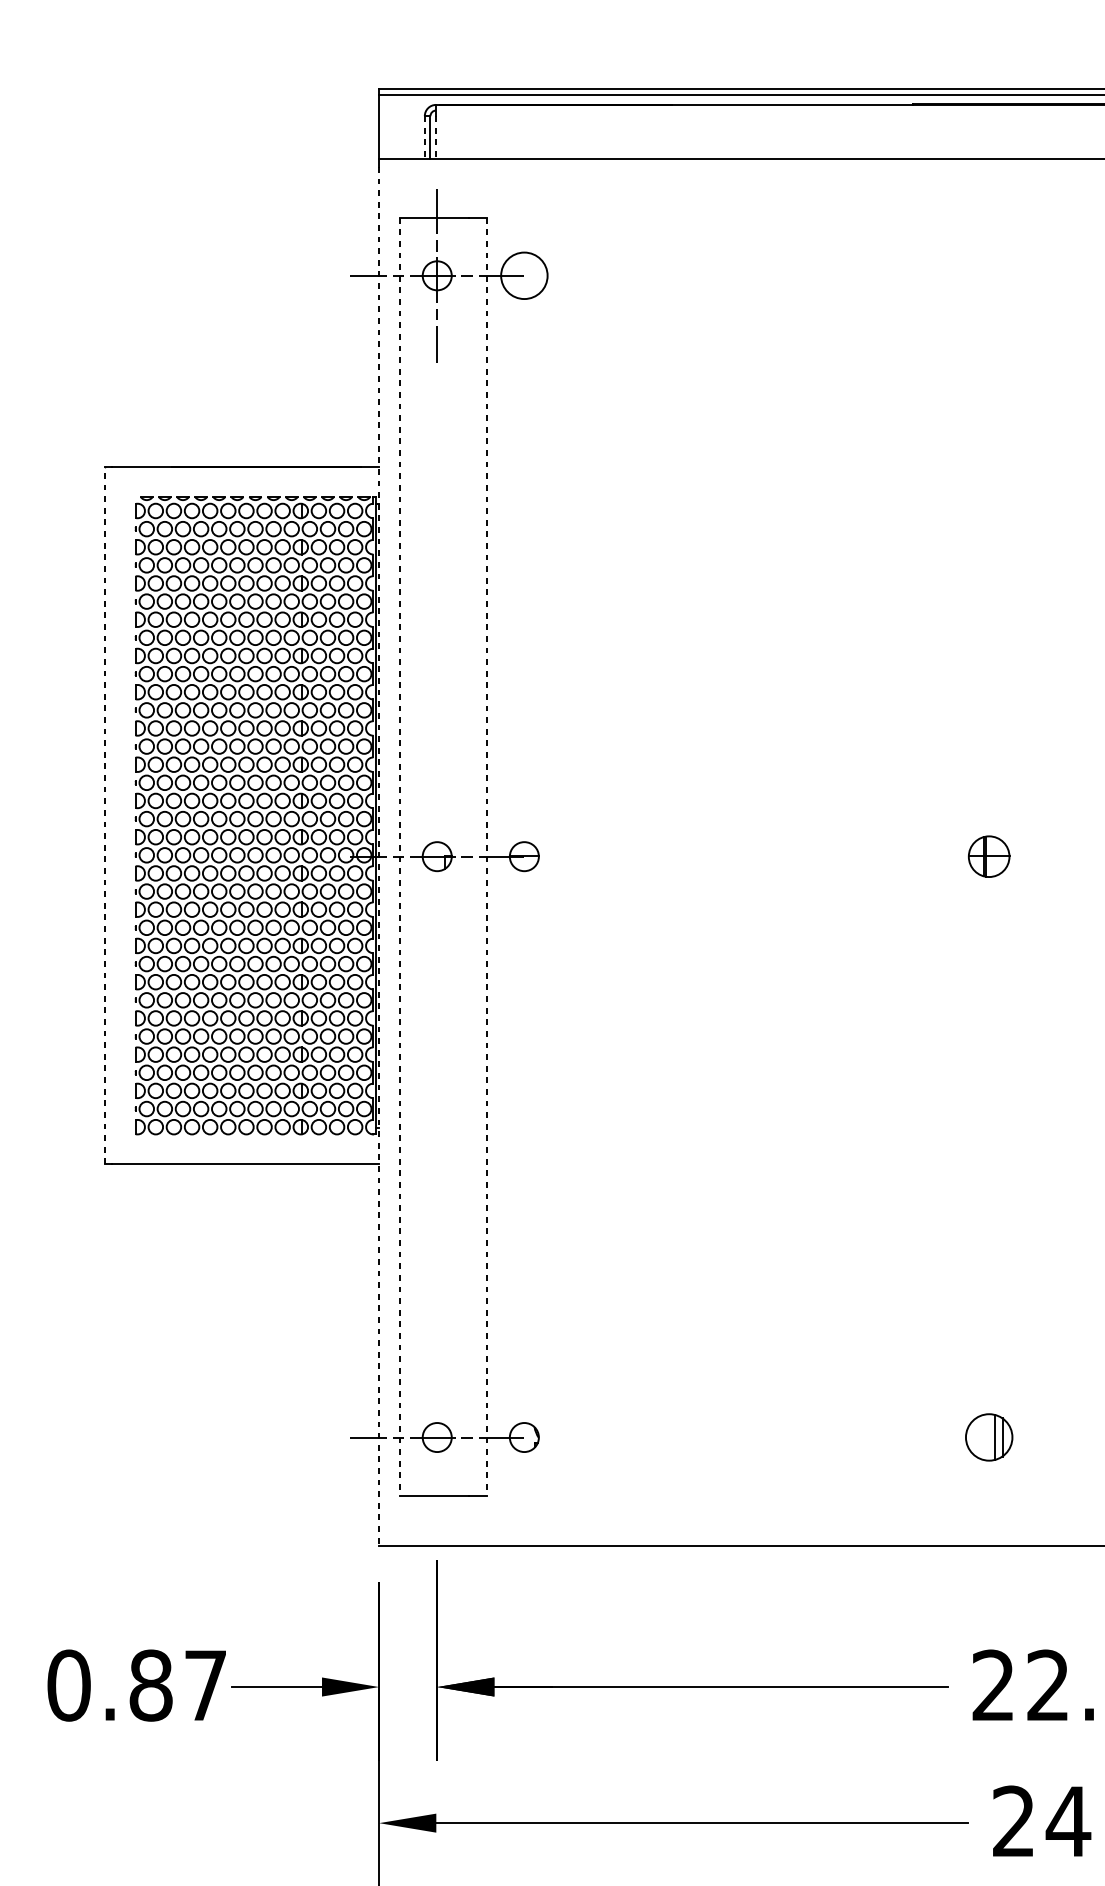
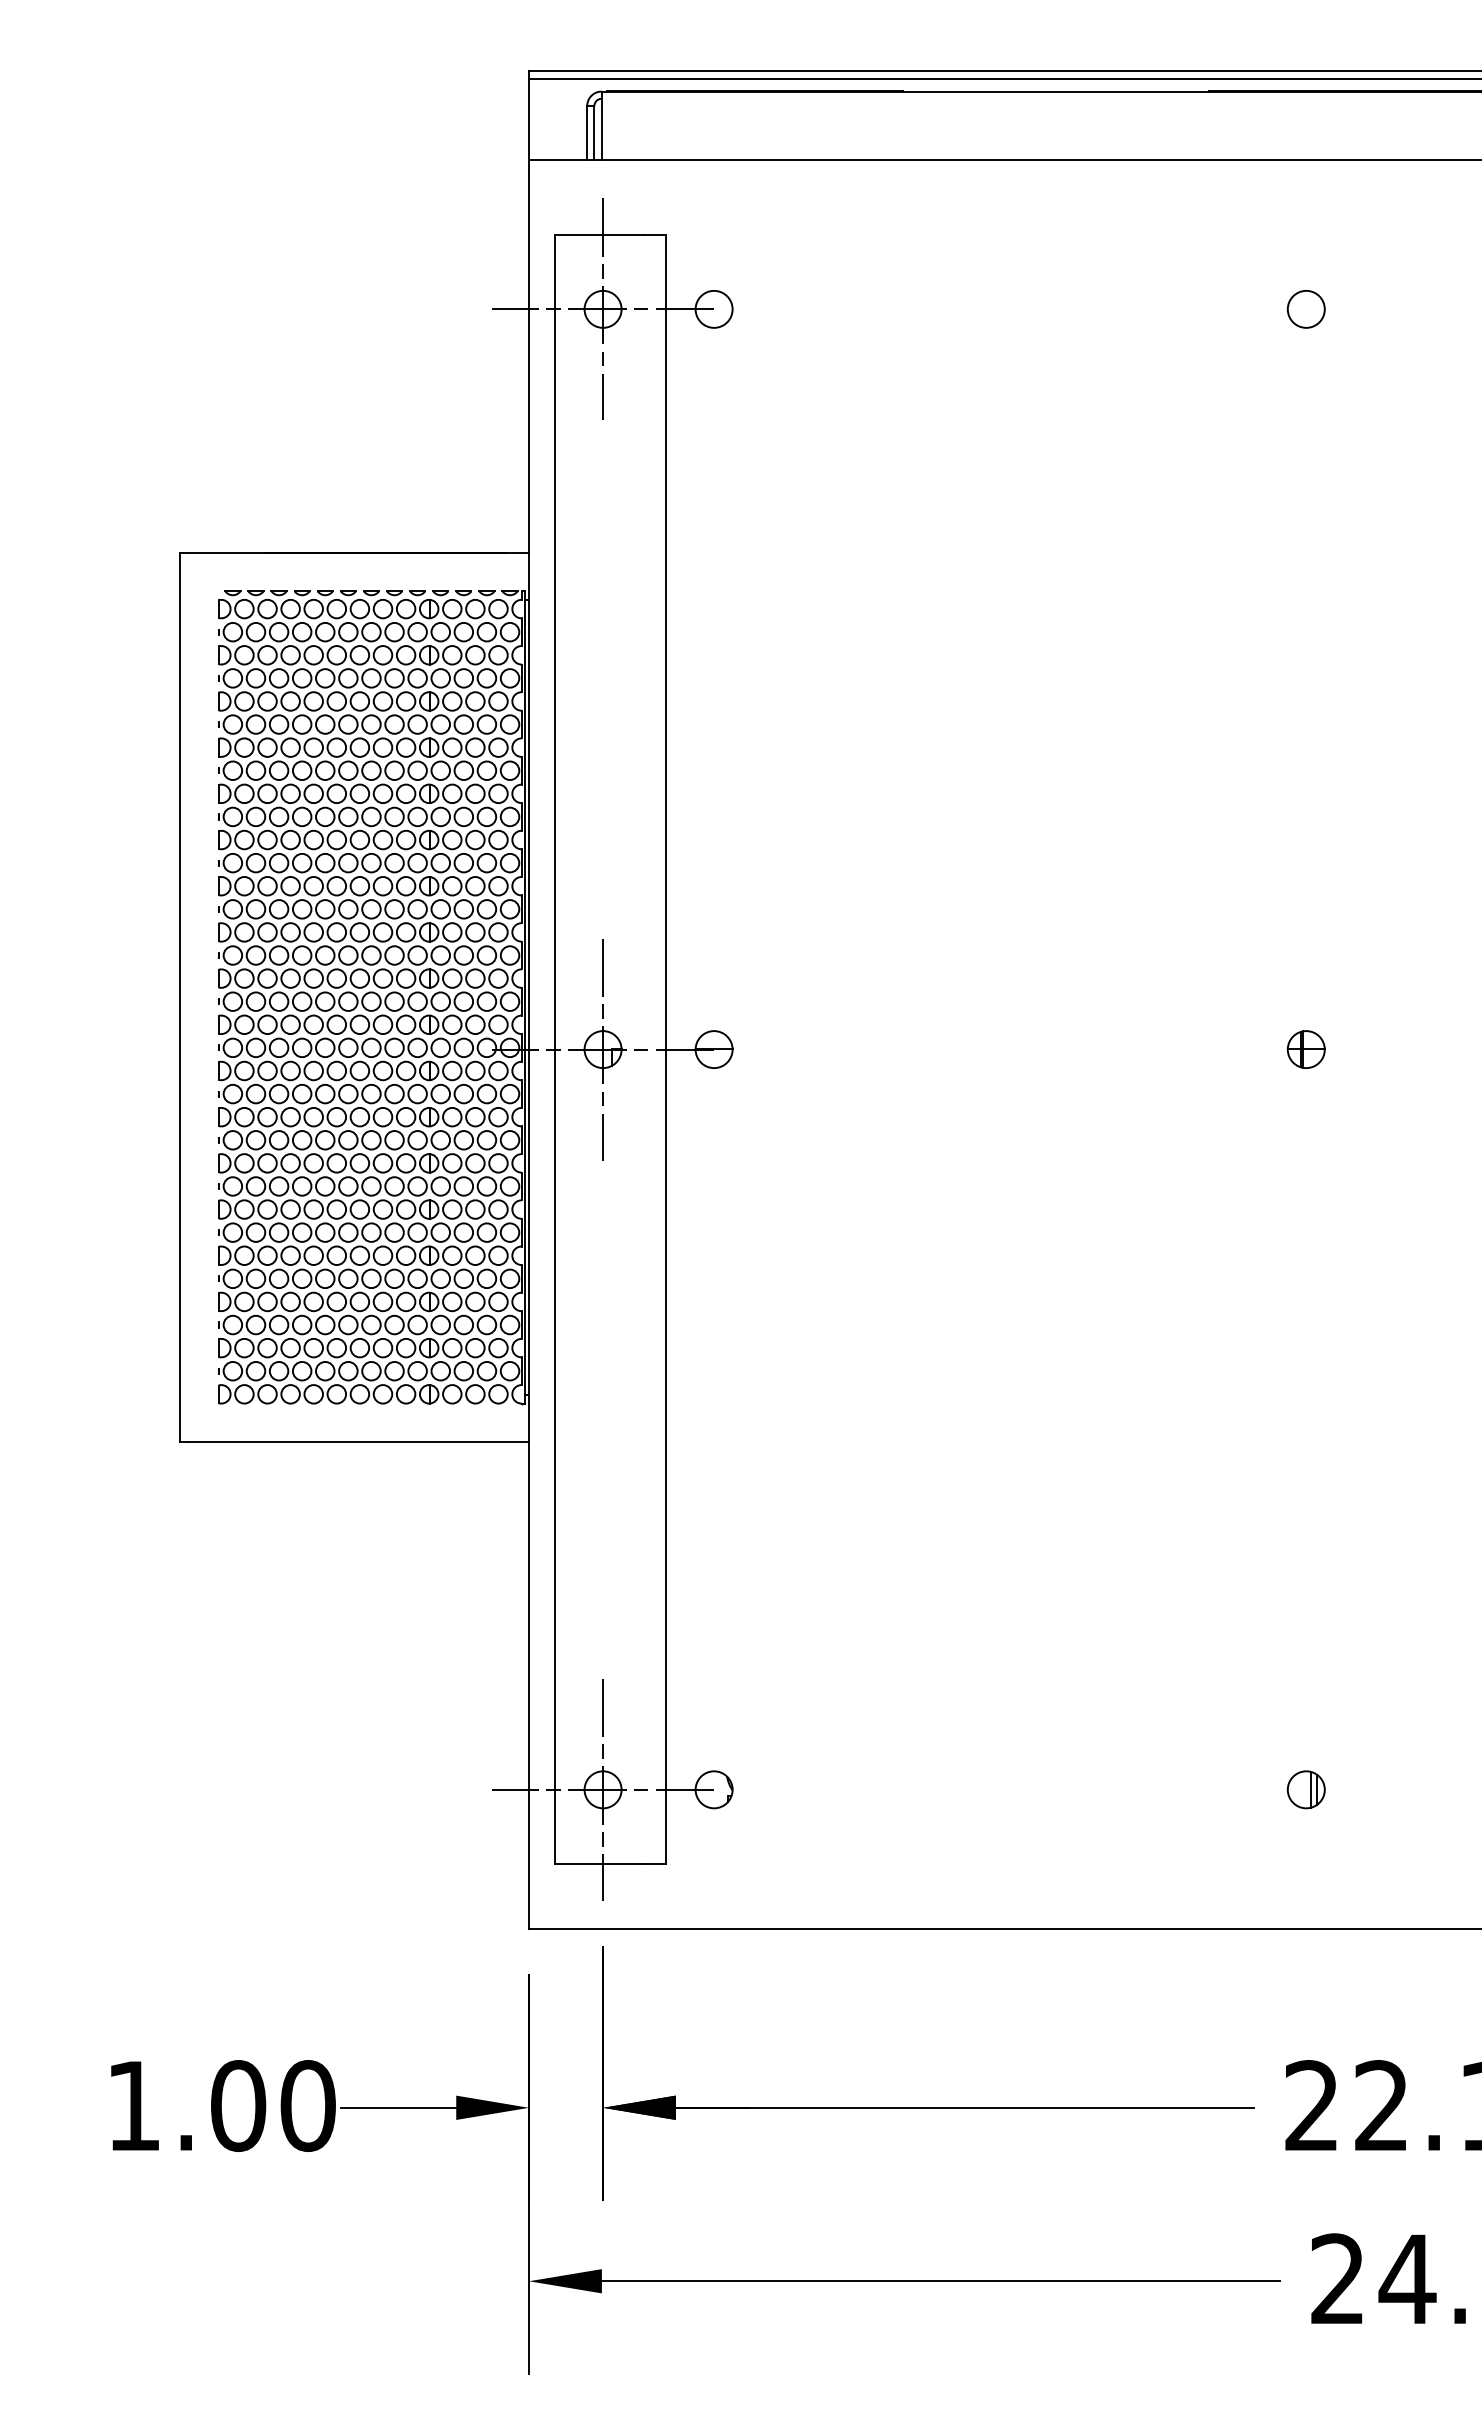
line: (425, 137) -> (587, 133), dashed -> solid
line: (436, 137) -> (601, 133), dashed -> solid
circle: (523, 275) -> (713, 308), size x0.62
circle: (988, 275) -> (1305, 309), added
line: (105, 814) -> (180, 996), dashed -> solid
line: (437, 856) -> (603, 1049), added
part: (988, 856) -> (1305, 1049), size x0.71
line: (379, 857) -> (529, 1050), dashed -> solid
line: (399, 857) -> (554, 1050), dashed -> solid
line: (487, 857) -> (666, 1050), dashed -> solid
line: (437, 1437) -> (603, 1789), added
part: (988, 1437) -> (1305, 1789), size x0.62
text: (137, 1686) -> (220, 2106), 0.87 -> 1.00

